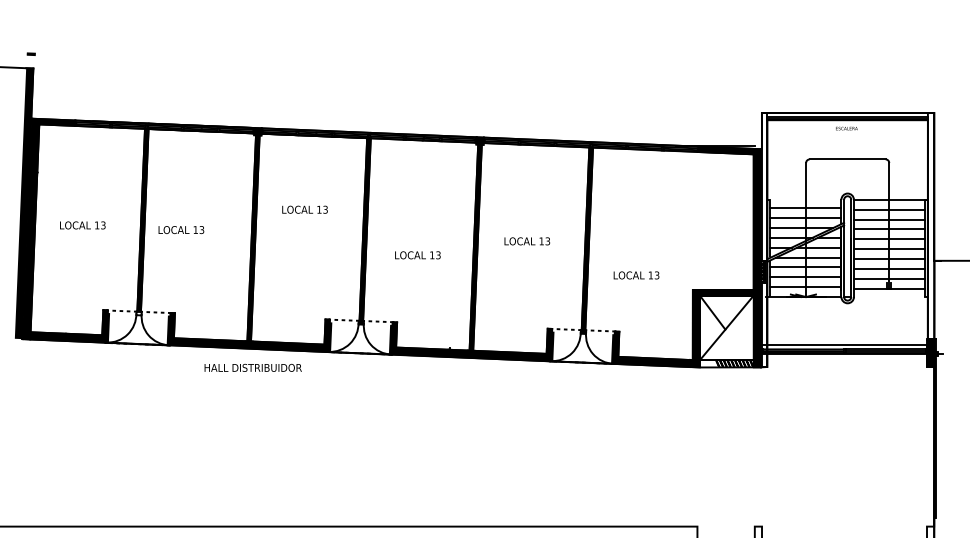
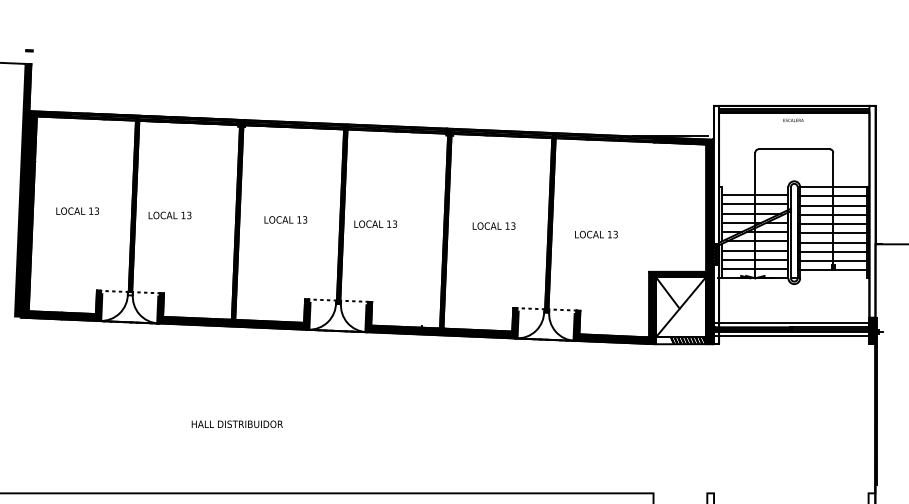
text: (304, 209) -> (285, 219), moved
text: (417, 255) -> (375, 224), moved
text: (636, 275) -> (596, 234), moved
line: (843, 359) -> (790, 336), added
text: (252, 367) -> (236, 423), moved

